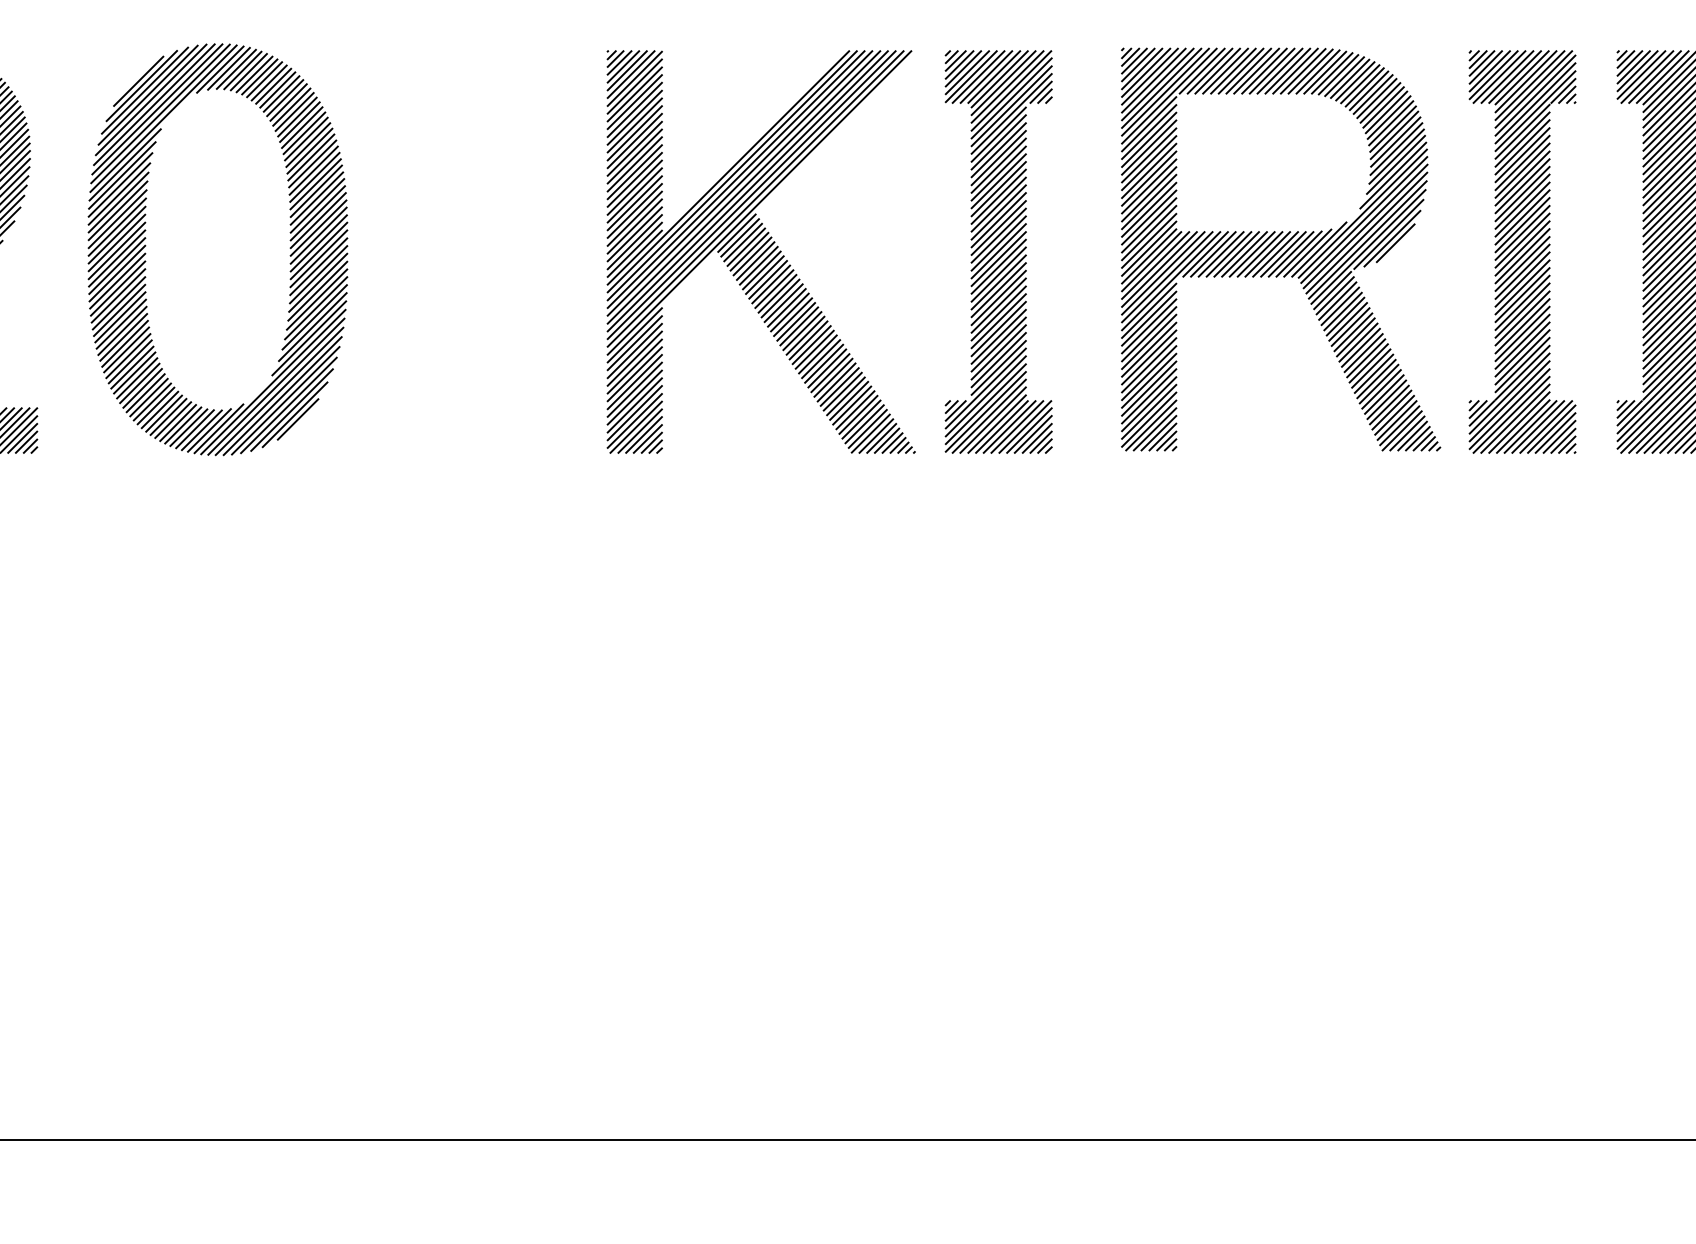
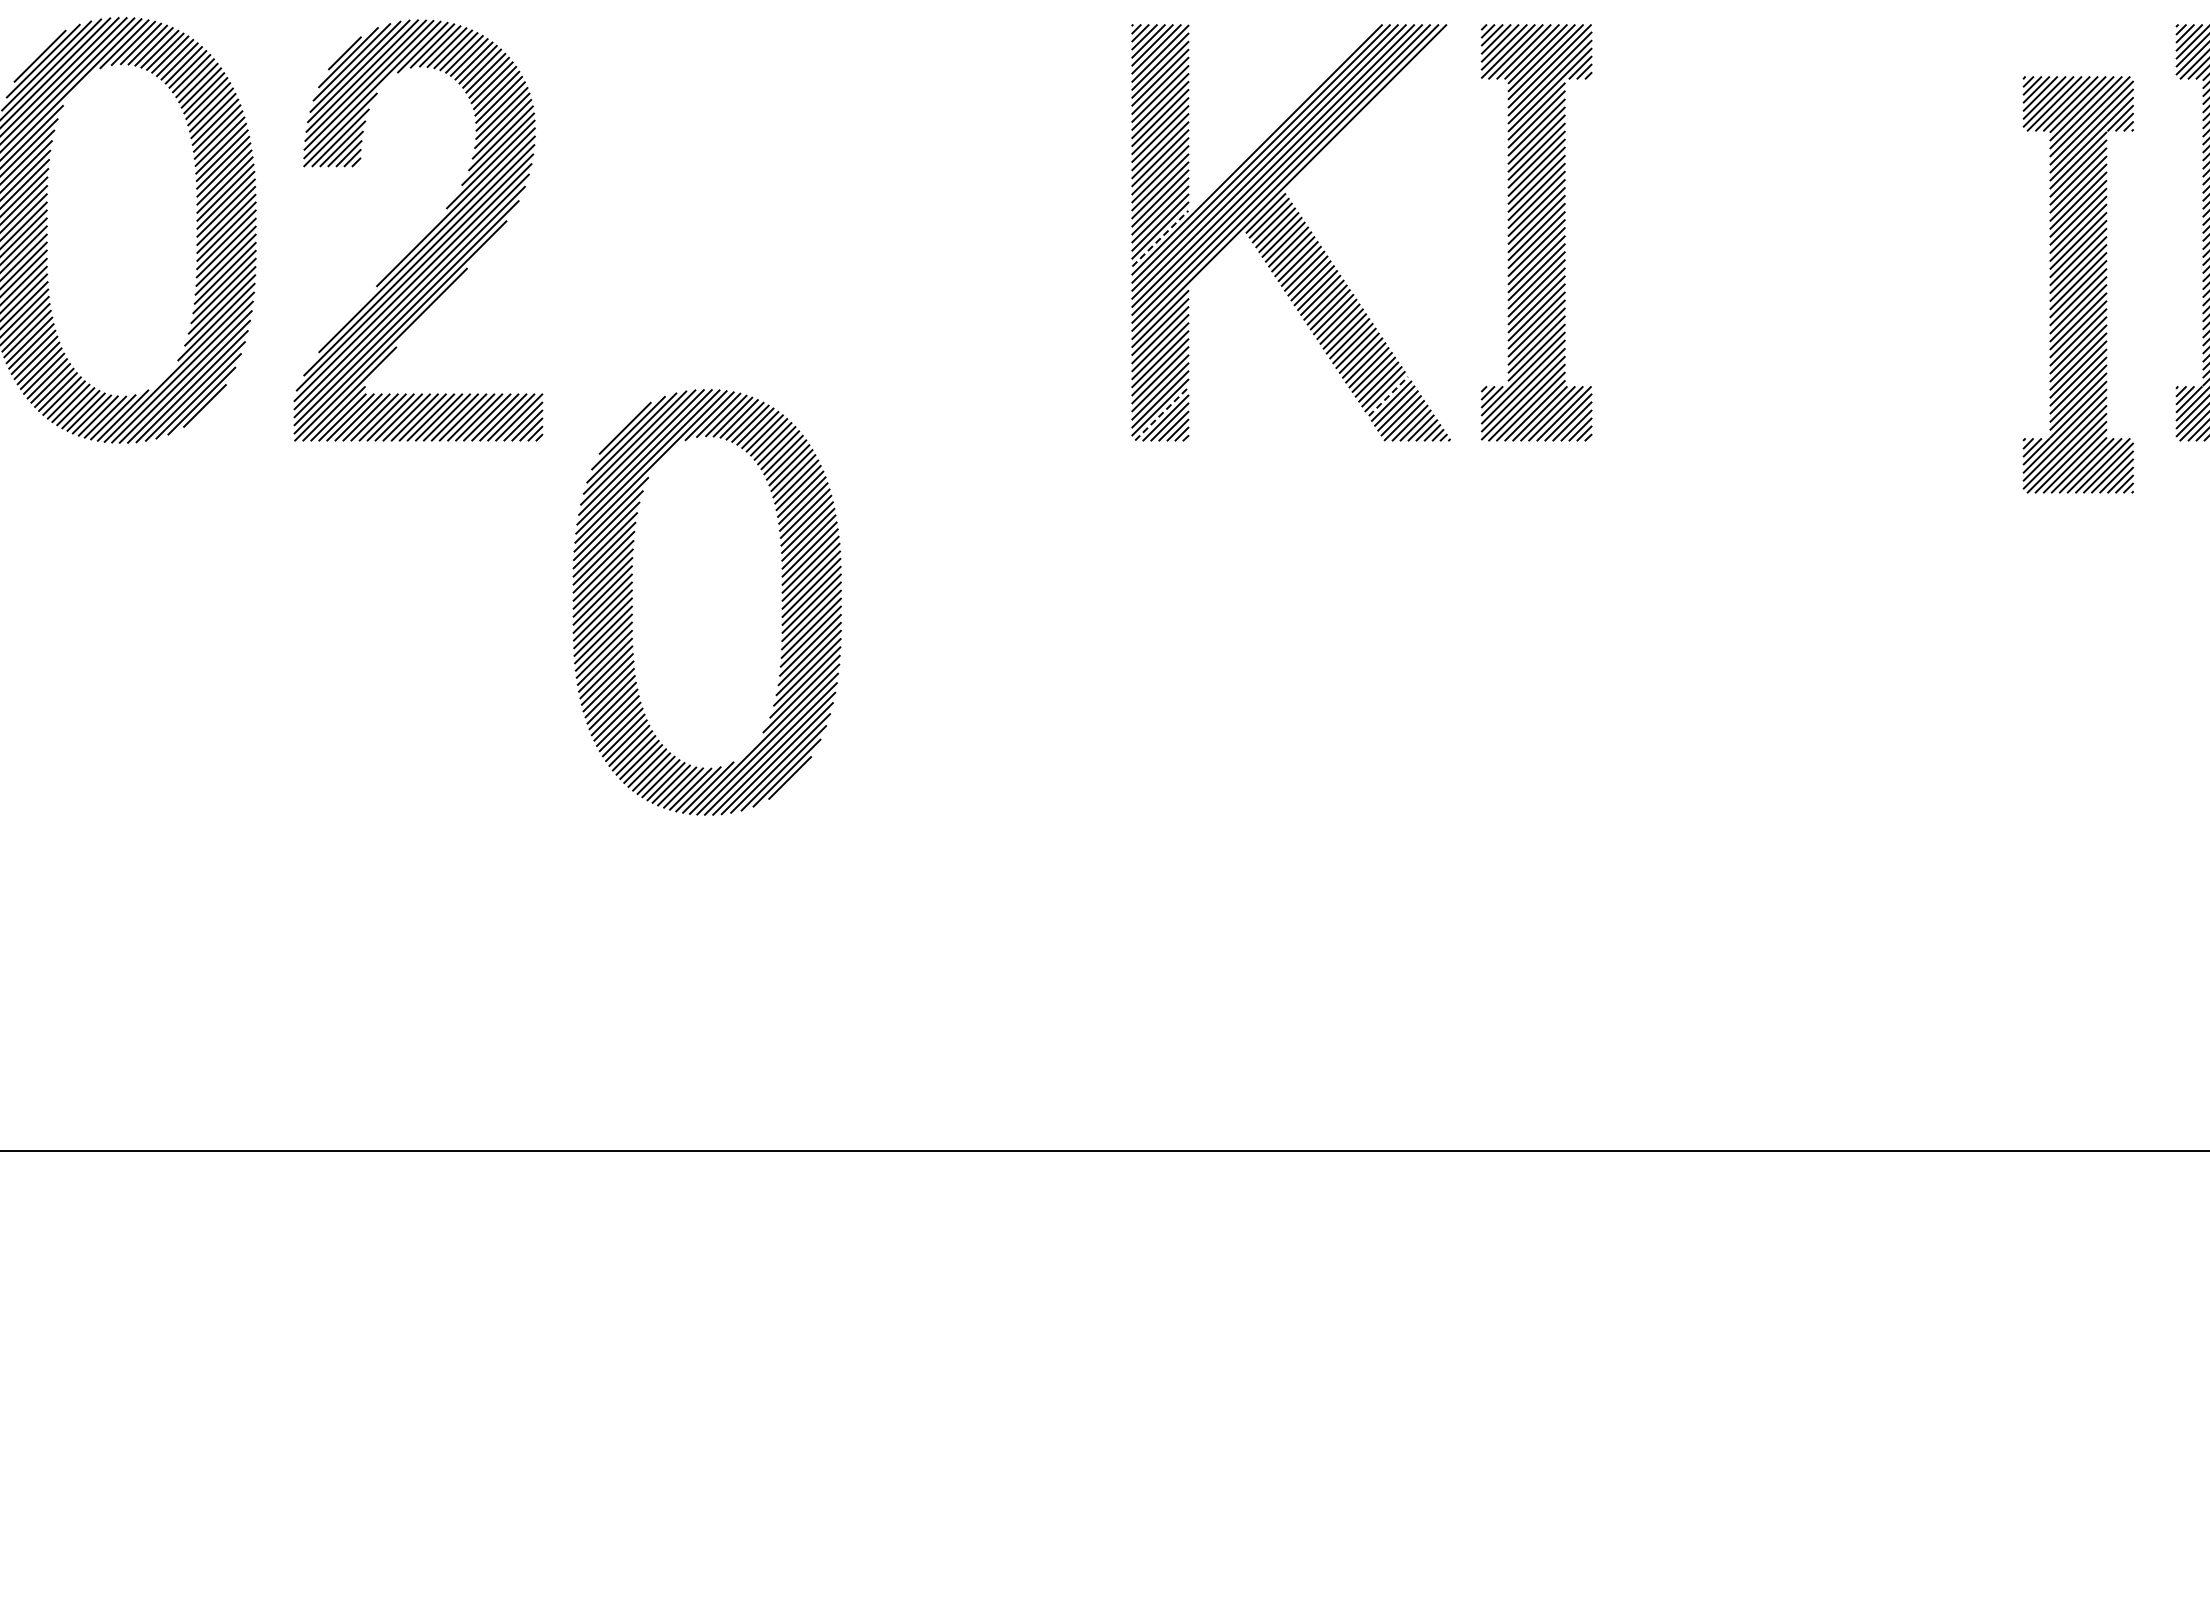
part: (145, 246) -> (632, 599), moved
part: (1280, 248) -> (1828, 229), removed
part: (1521, 251) -> (2077, 284), moved
line: (634, 257) -> (1160, 238), solid -> dashed
line: (855, 410) -> (1388, 396), solid -> dashed
line: (636, 426) -> (1162, 413), solid -> dashed

